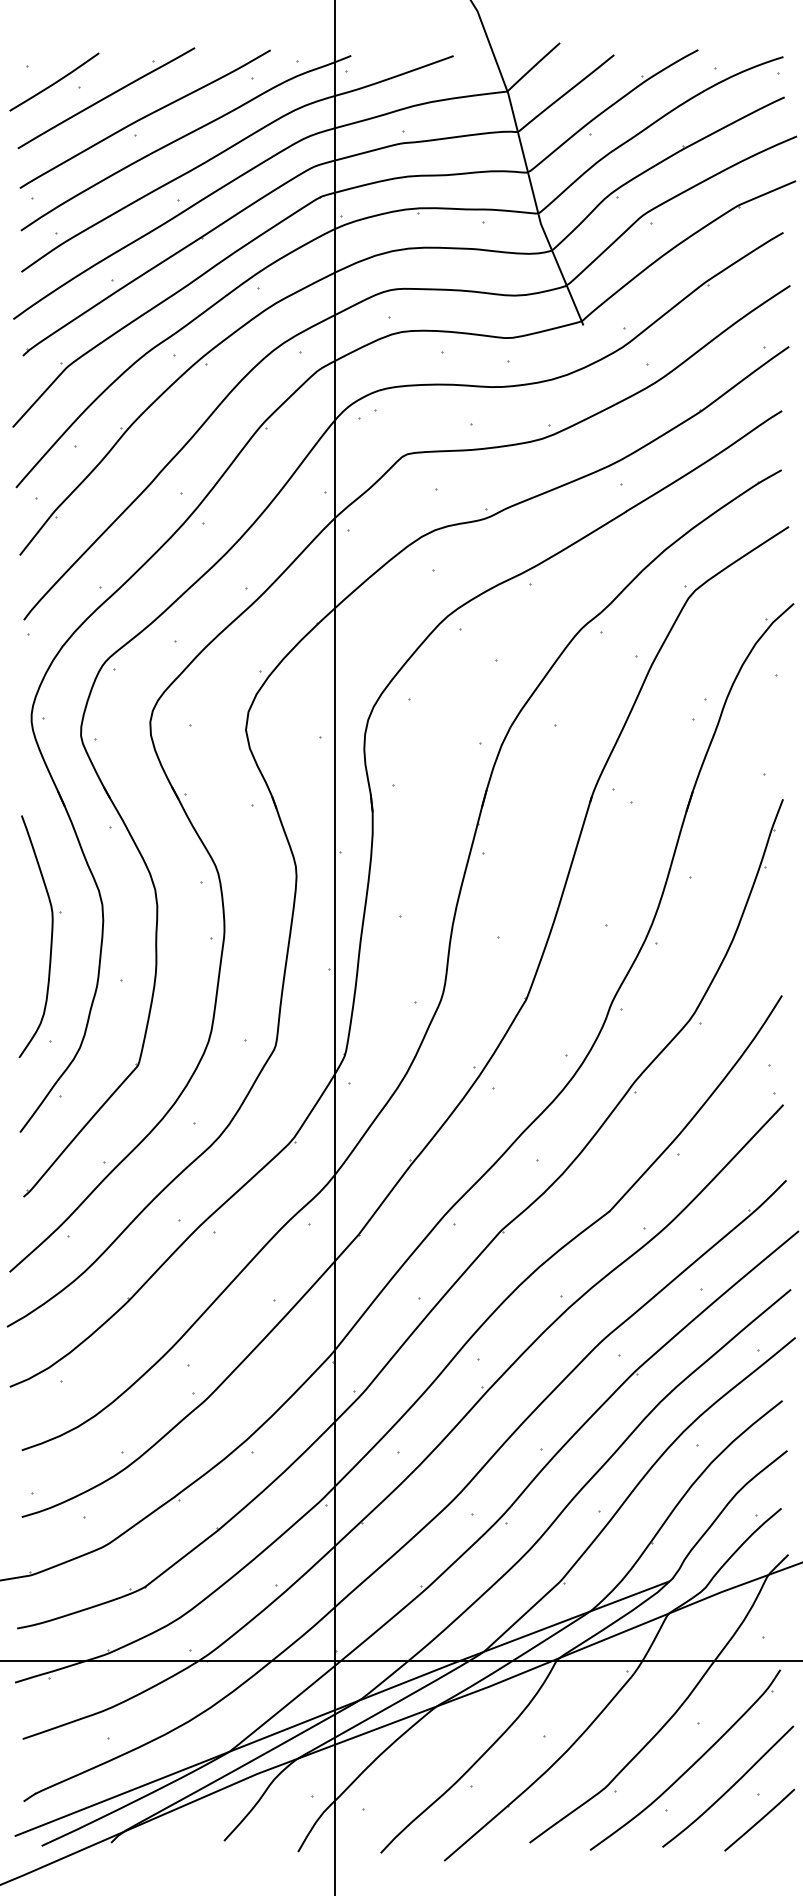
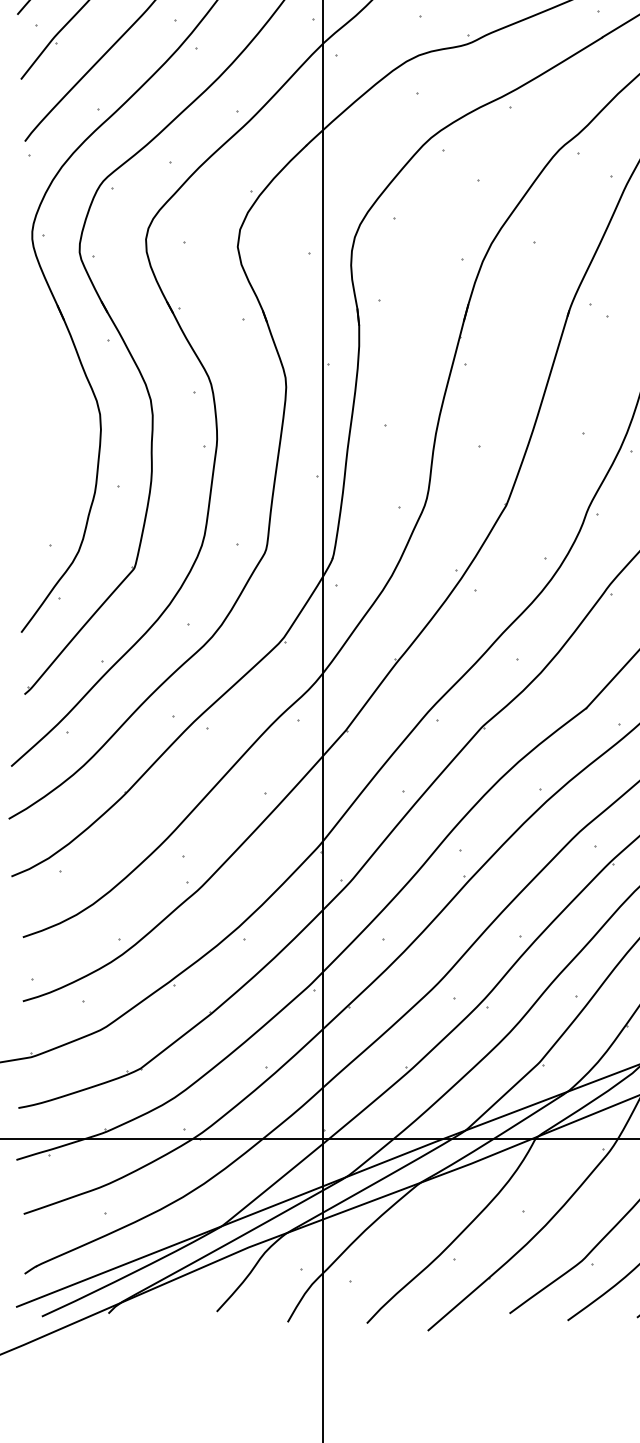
part: (50, 939) -> (50, 447), removed

